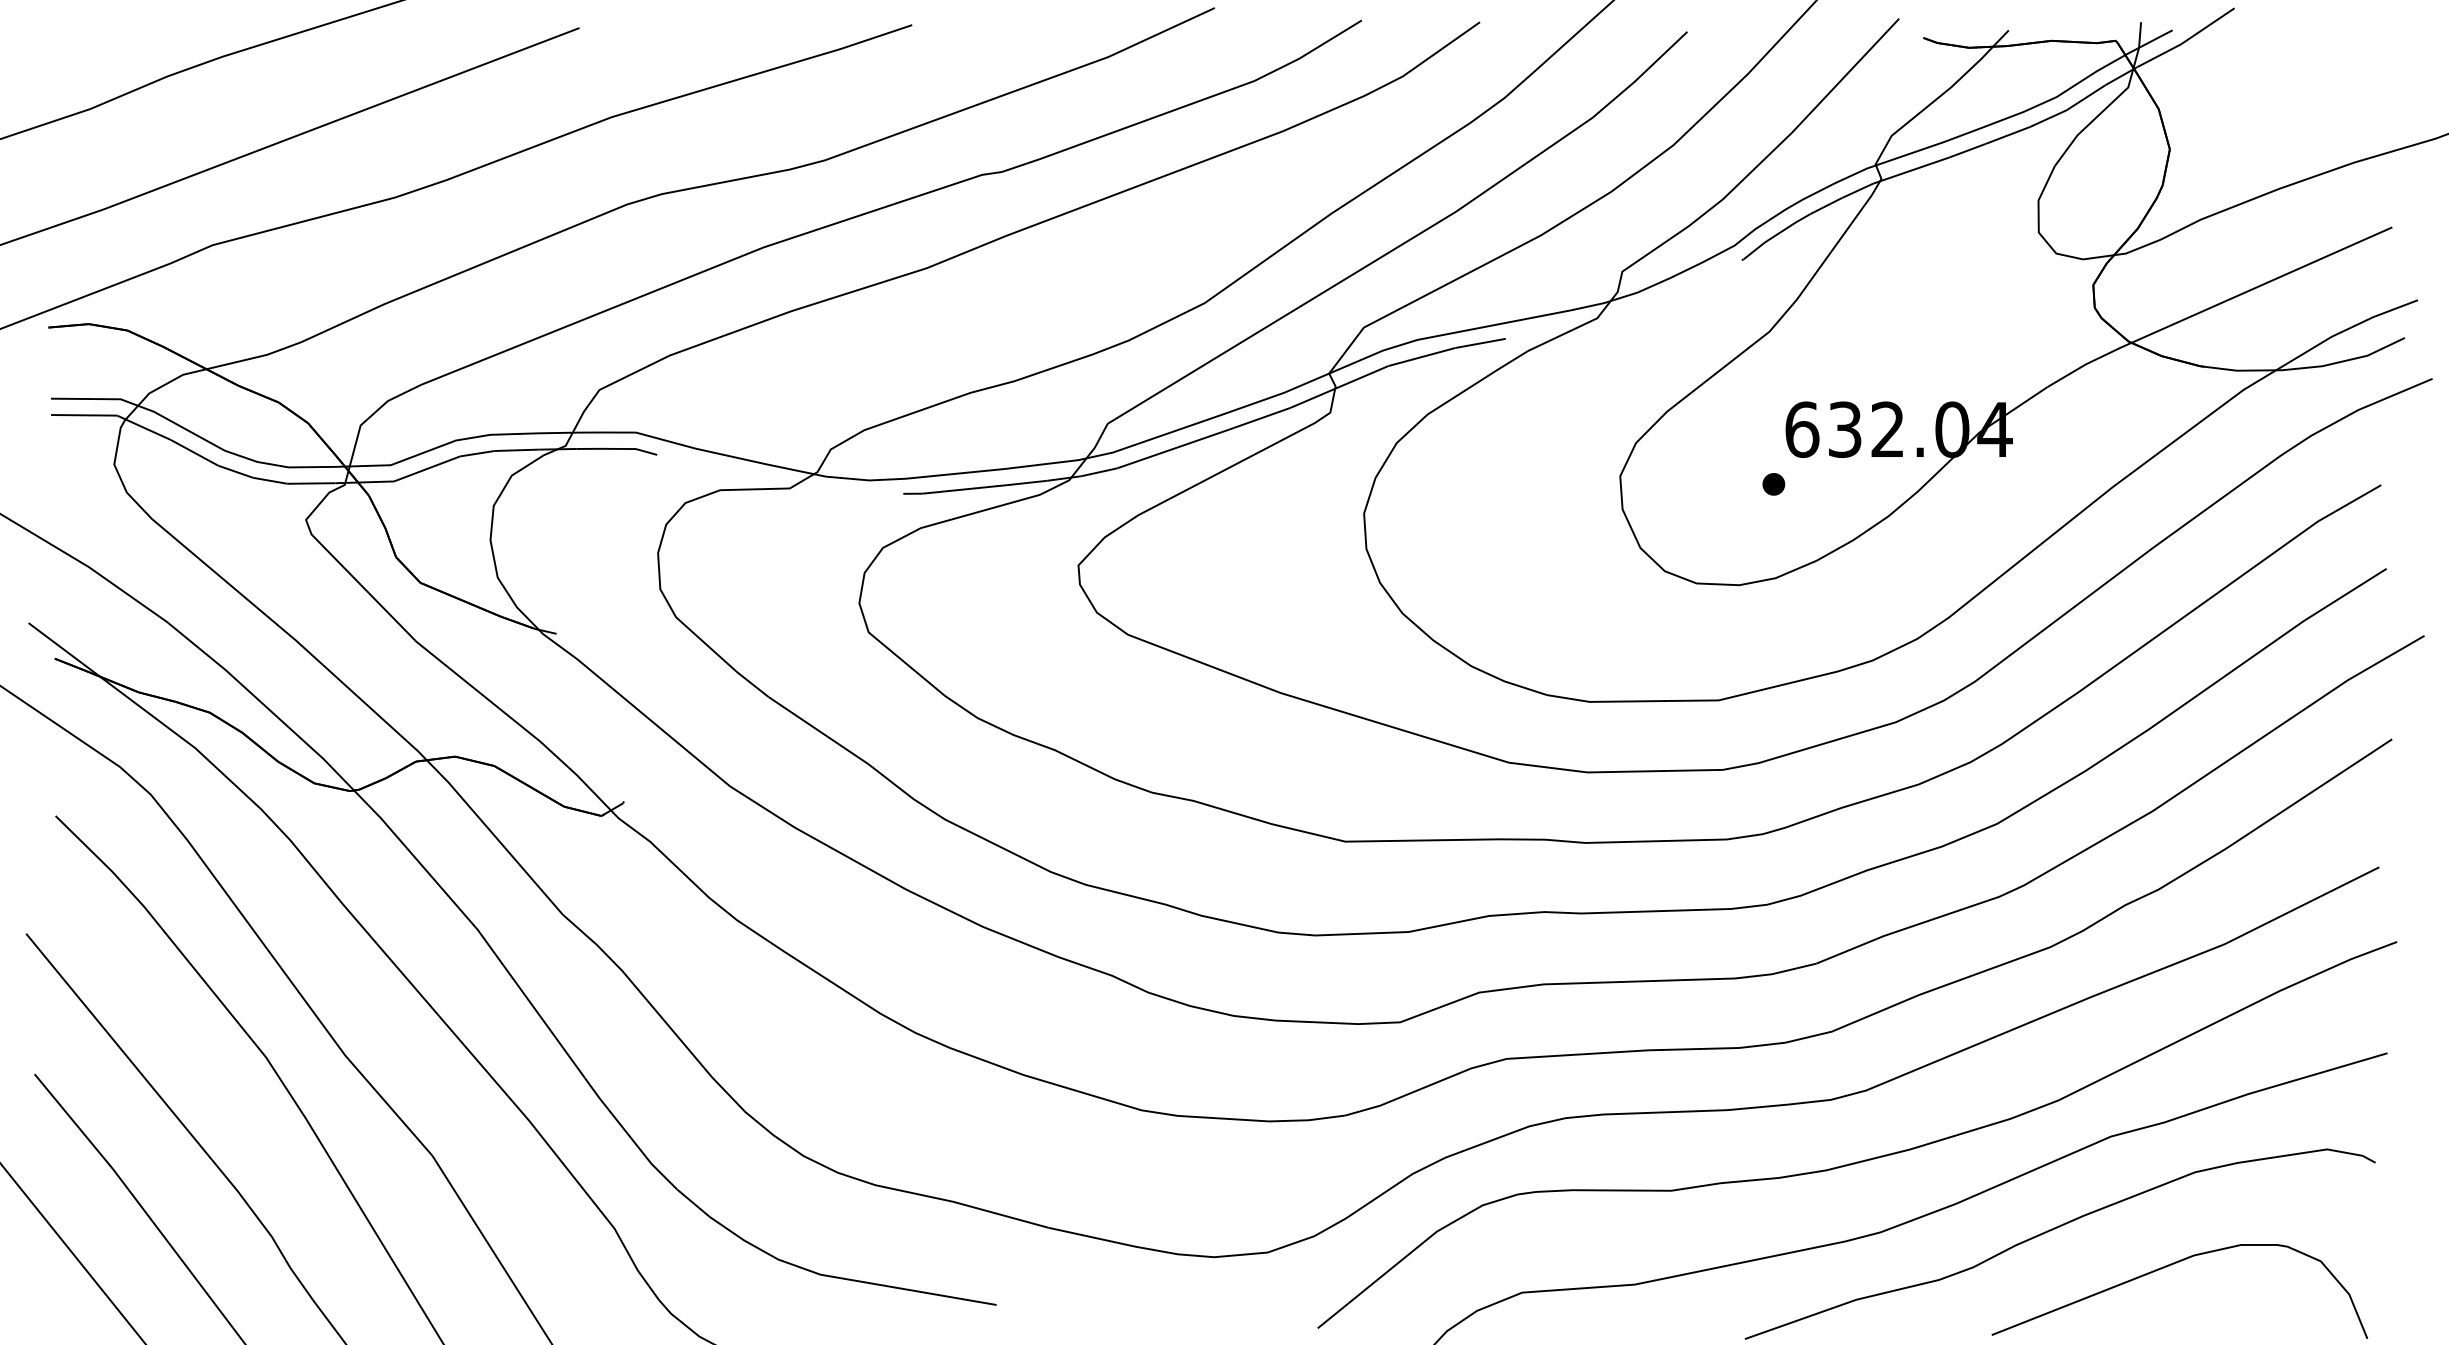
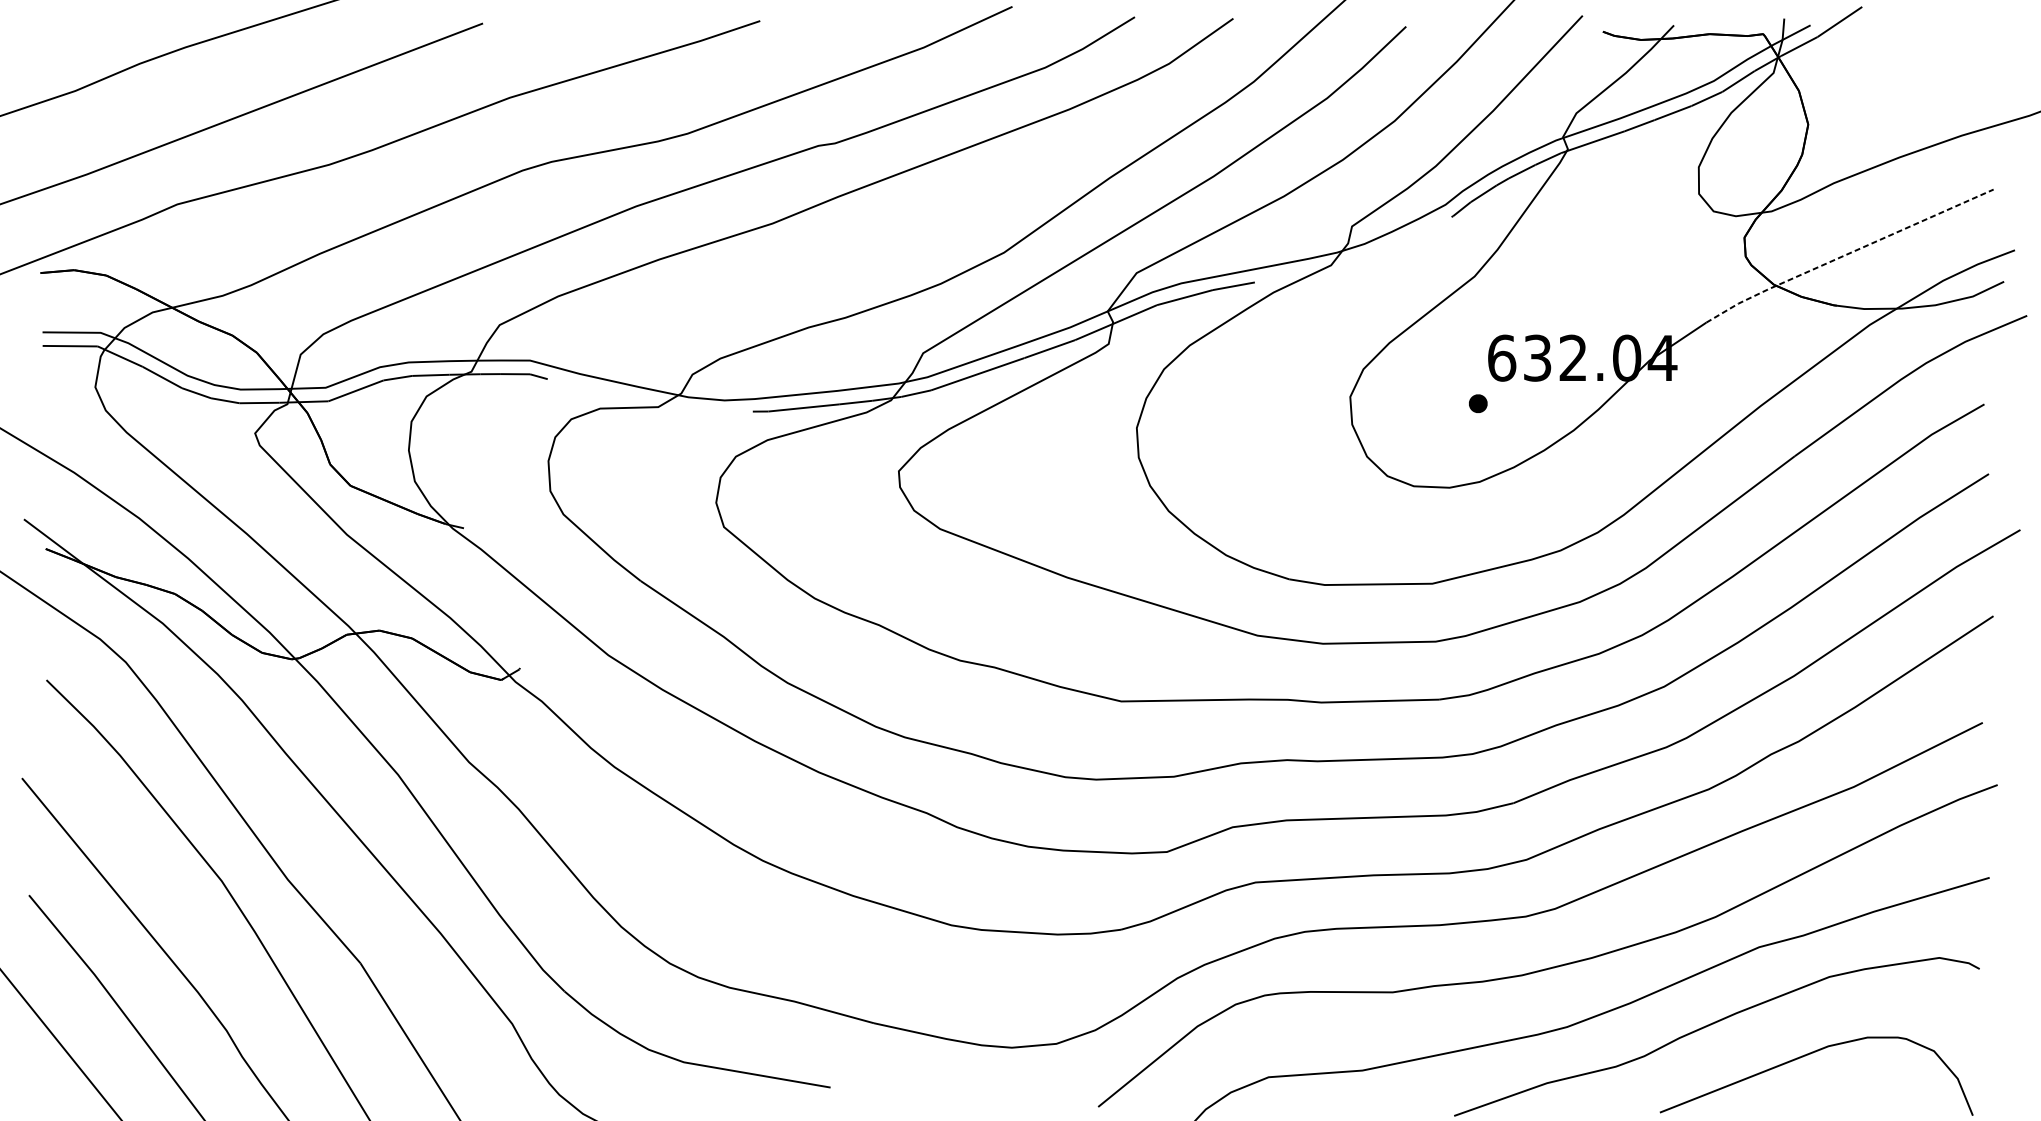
line: (2217, 304) -> (1847, 253), solid -> dashed

